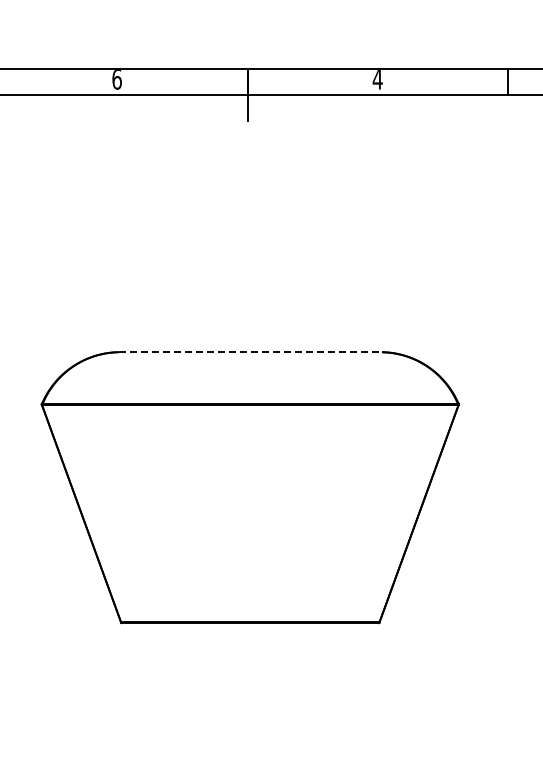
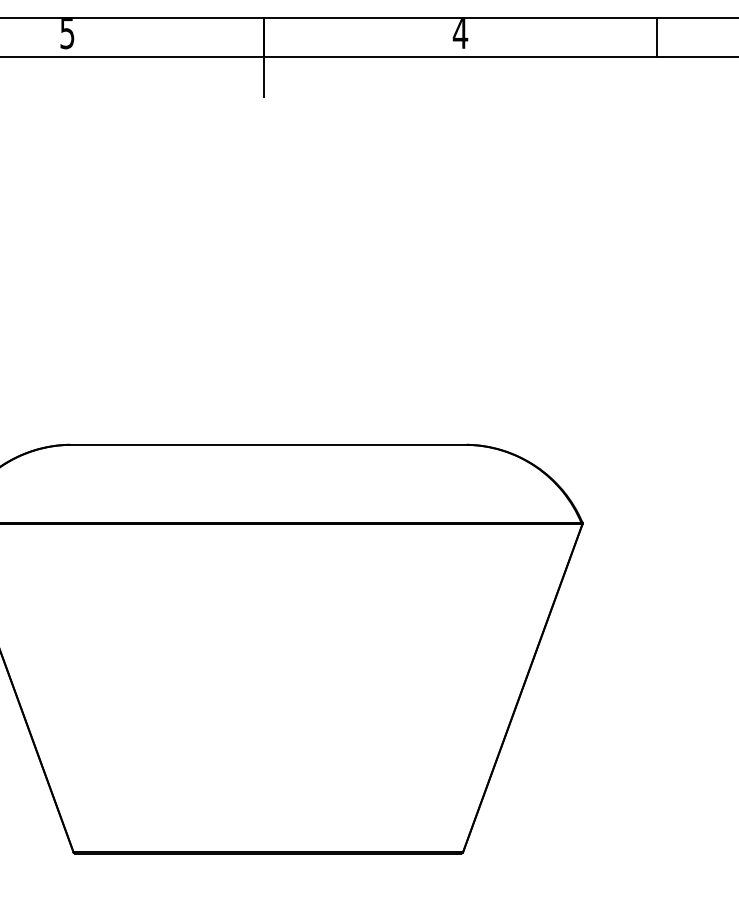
text: (116, 79) -> (66, 33), 6 -> 5
line: (250, 352) -> (268, 445), dashed -> solid

